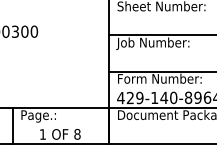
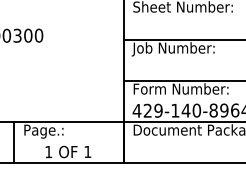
text: (77, 133) -> (87, 150), 8 -> 1

